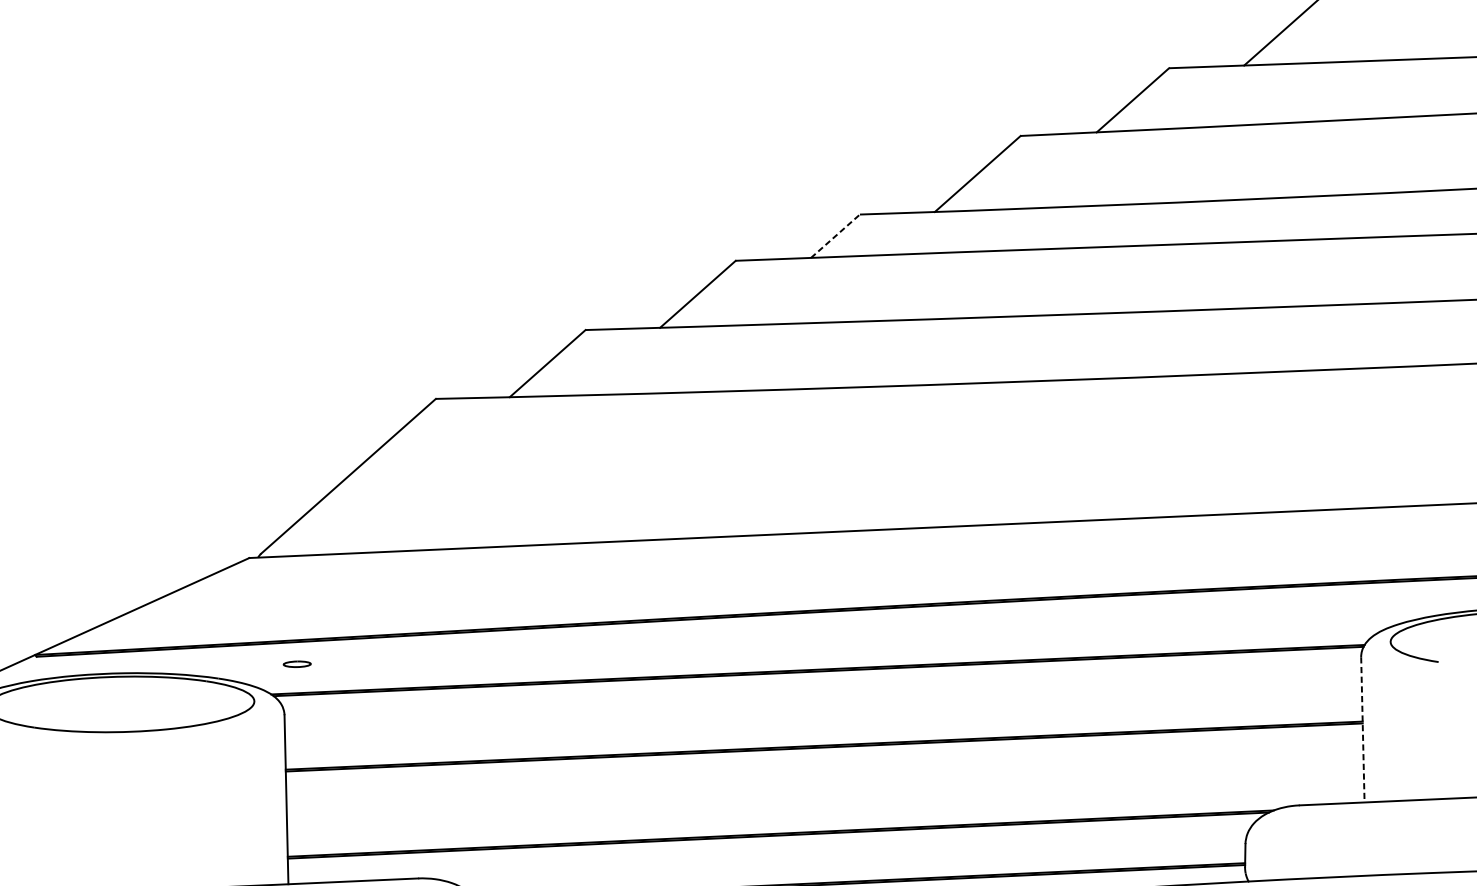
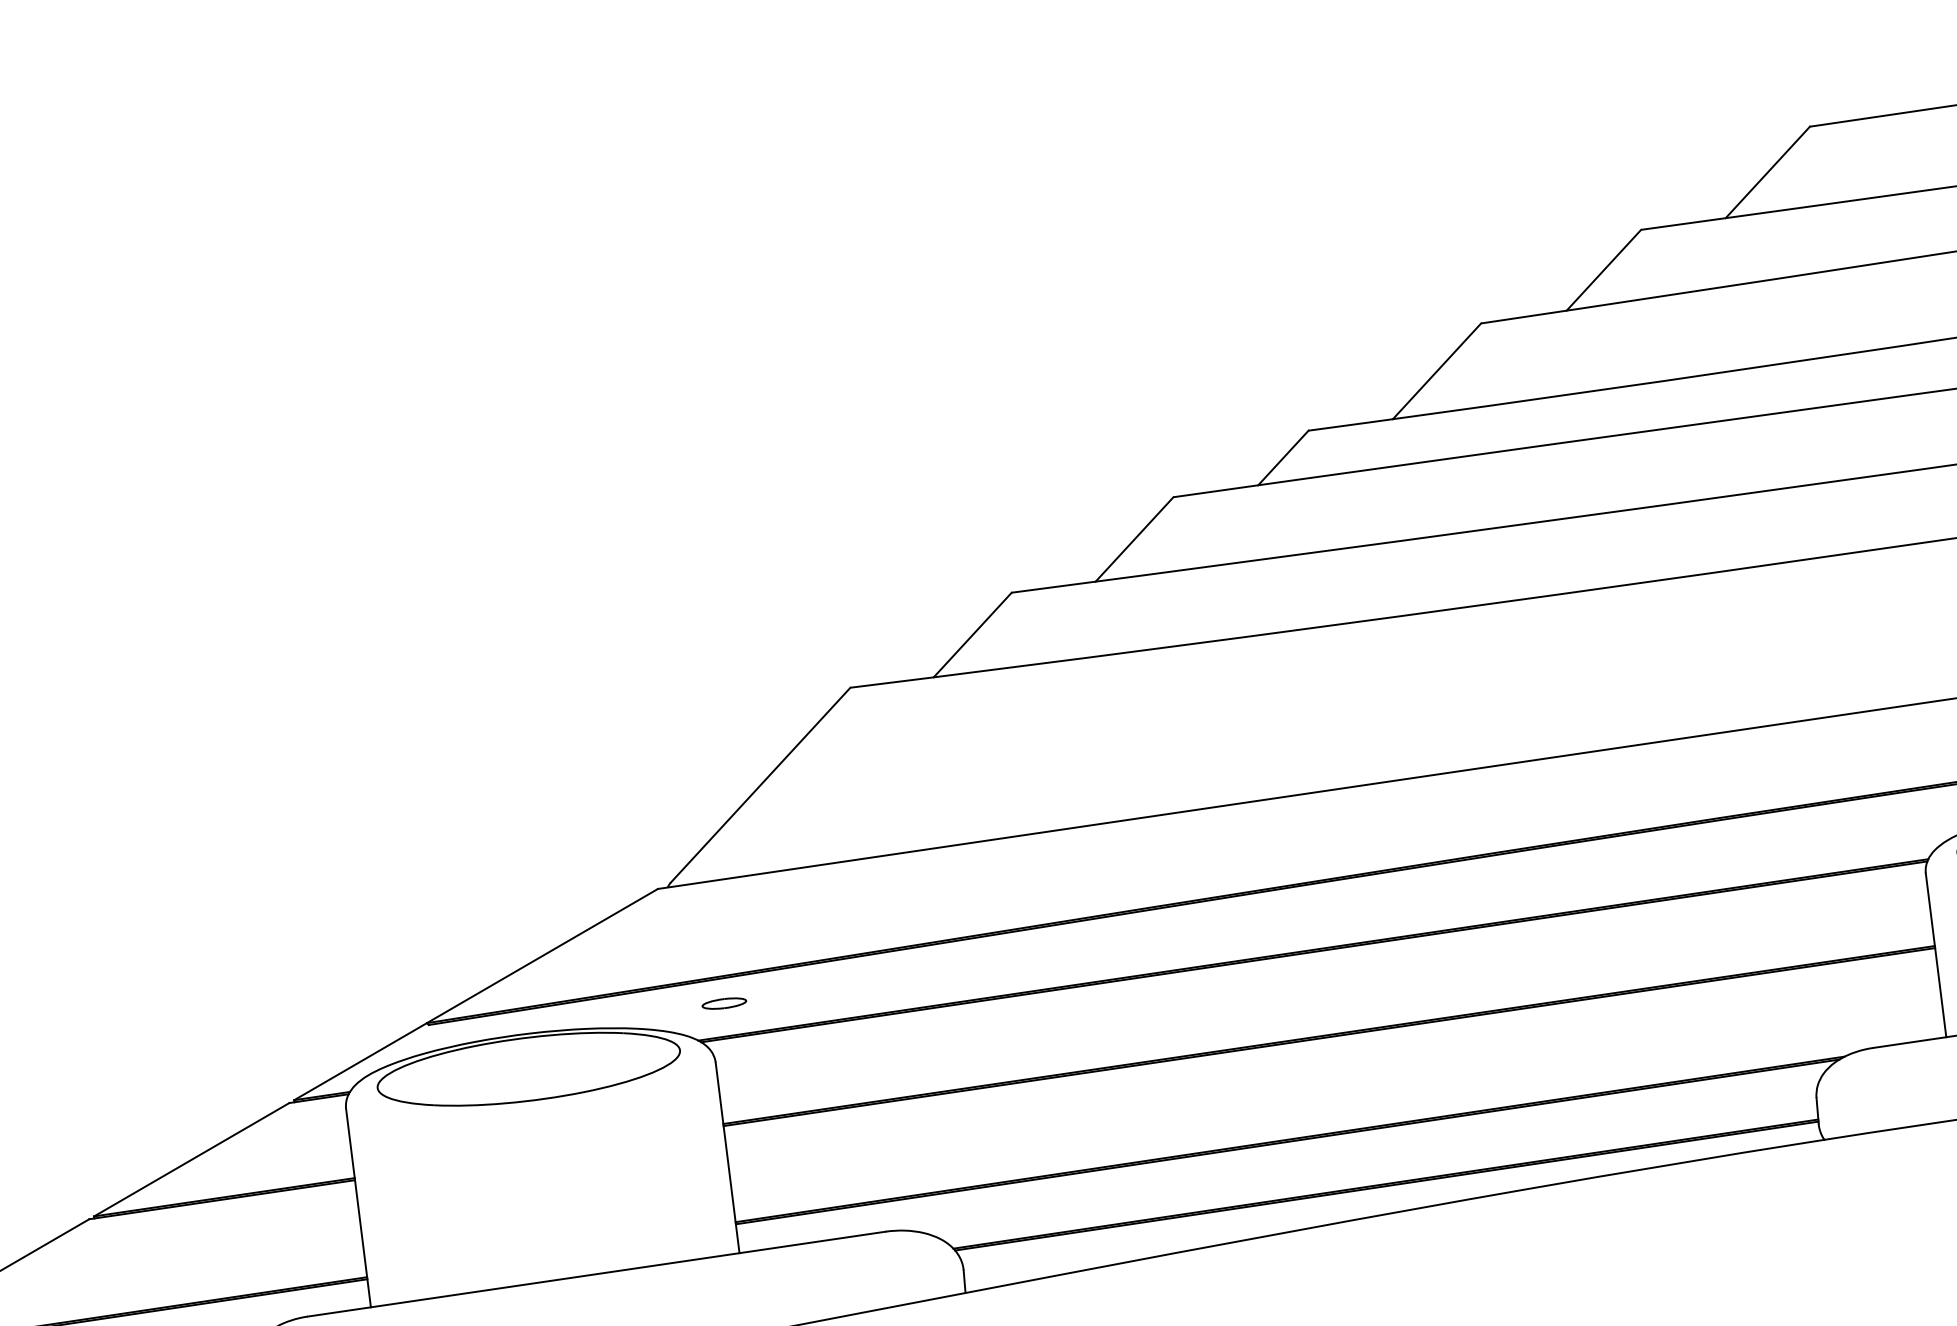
line: (835, 235) -> (1283, 457), dashed -> solid
part: (296, 664) -> (723, 1003), size x1.43
line: (1363, 730) -> (1936, 955), dashed -> solid

